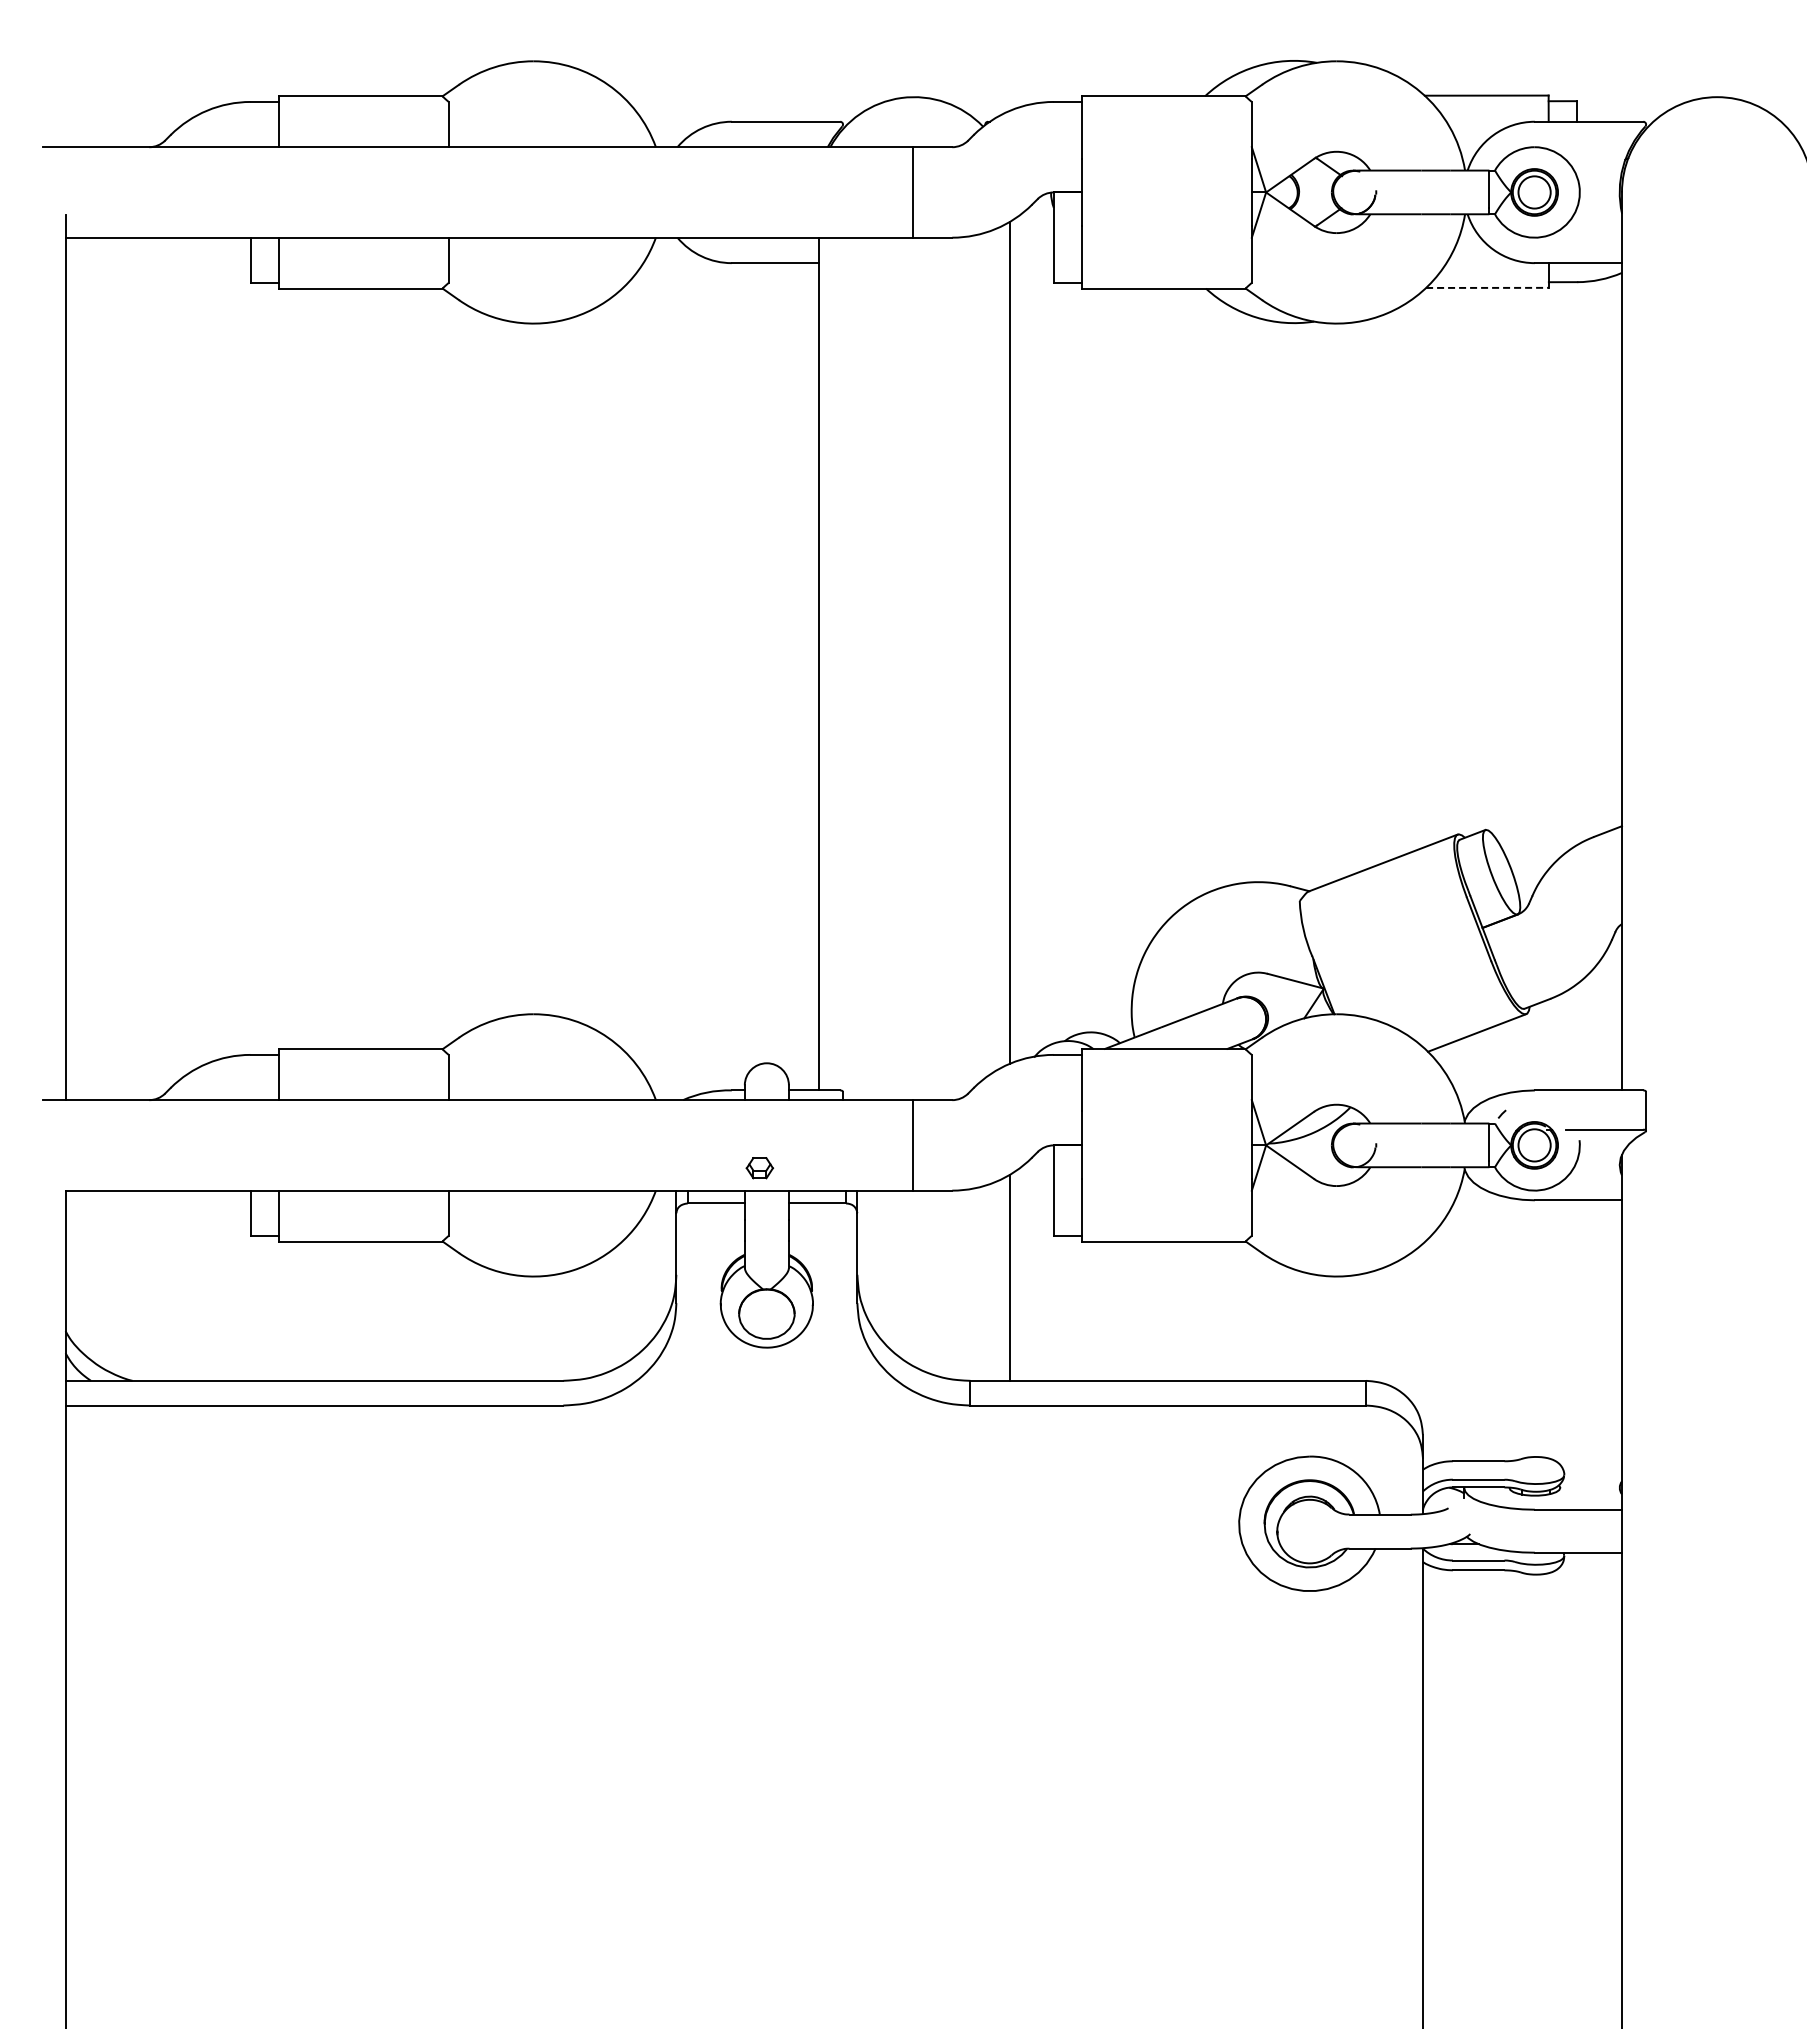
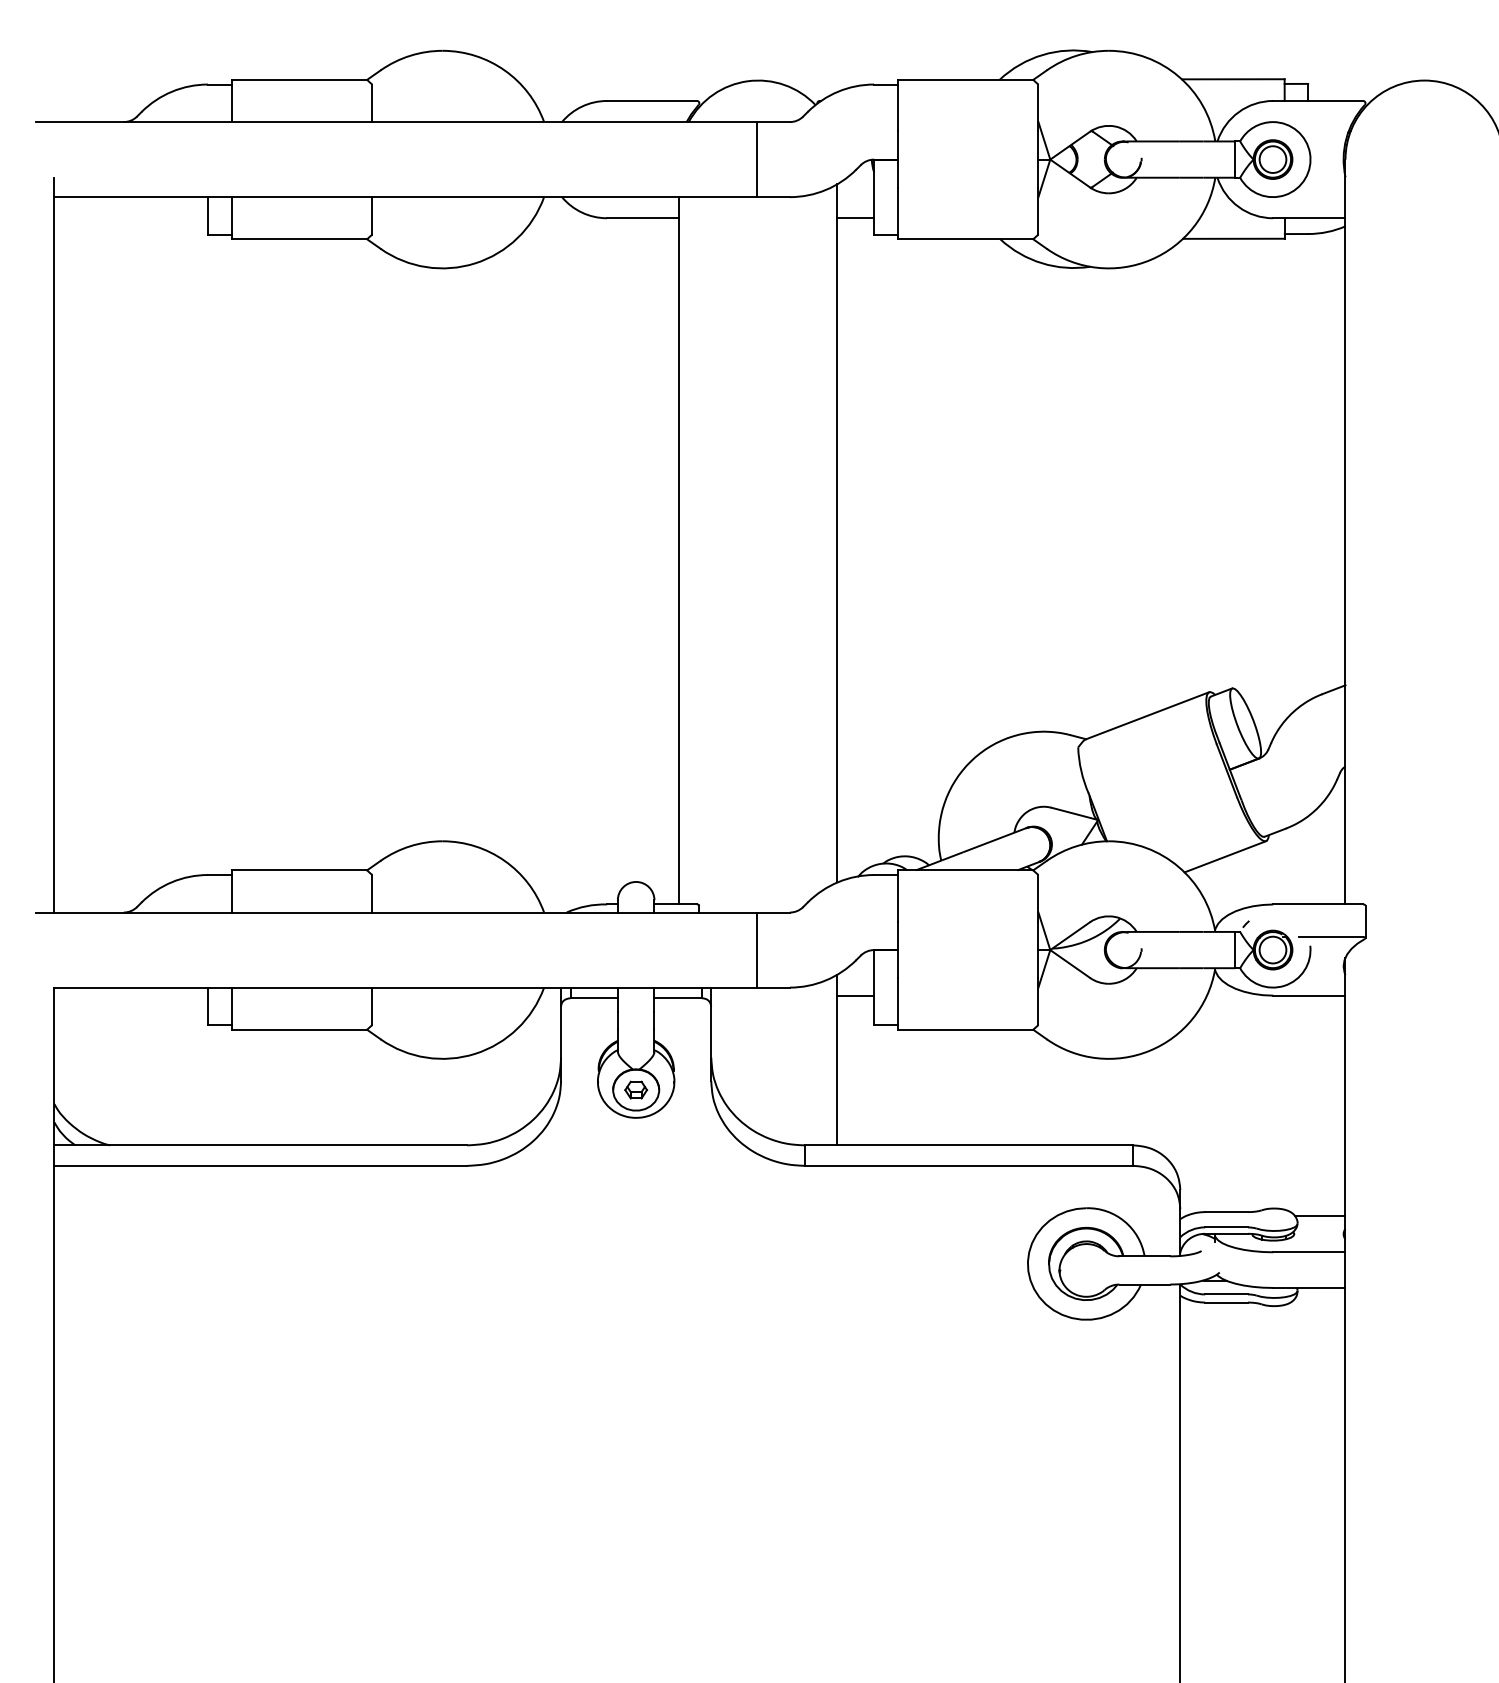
line: (1031, 263) -> (855, 218), added
line: (1487, 287) -> (1233, 238), dashed -> solid
part: (759, 1168) -> (635, 1090), moved
line: (1031, 1200) -> (855, 995), added
line: (1591, 1466) -> (1320, 1216), added

